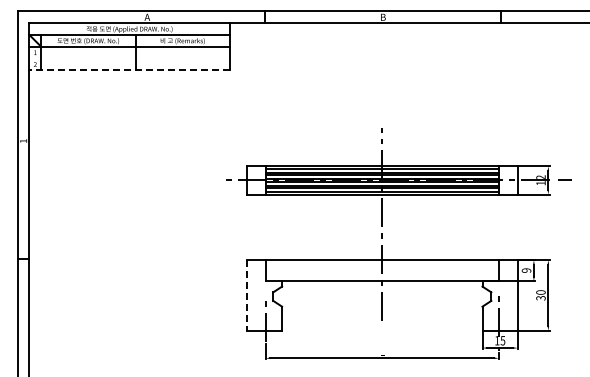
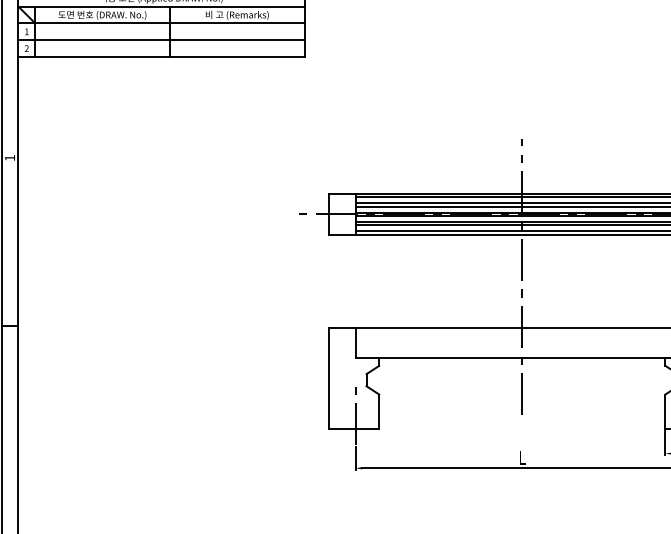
line: (129, 58) -> (161, 40), added
line: (129, 70) -> (161, 57), dashed -> solid
line: (246, 295) -> (328, 378), dashed -> solid

